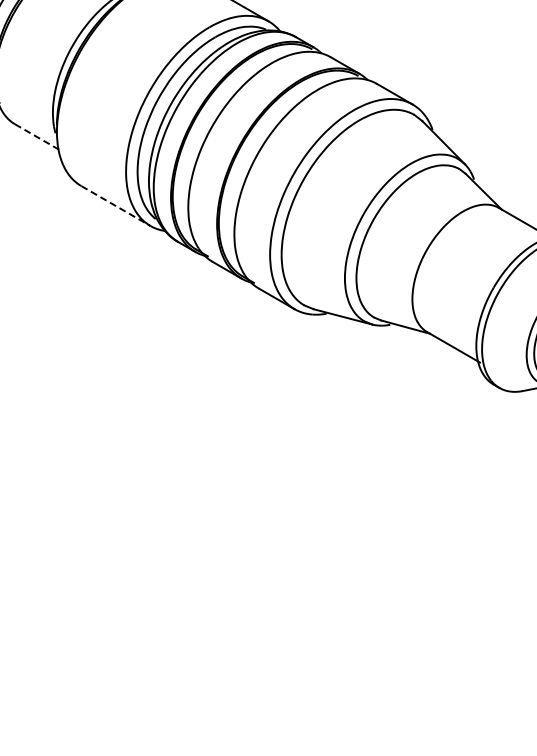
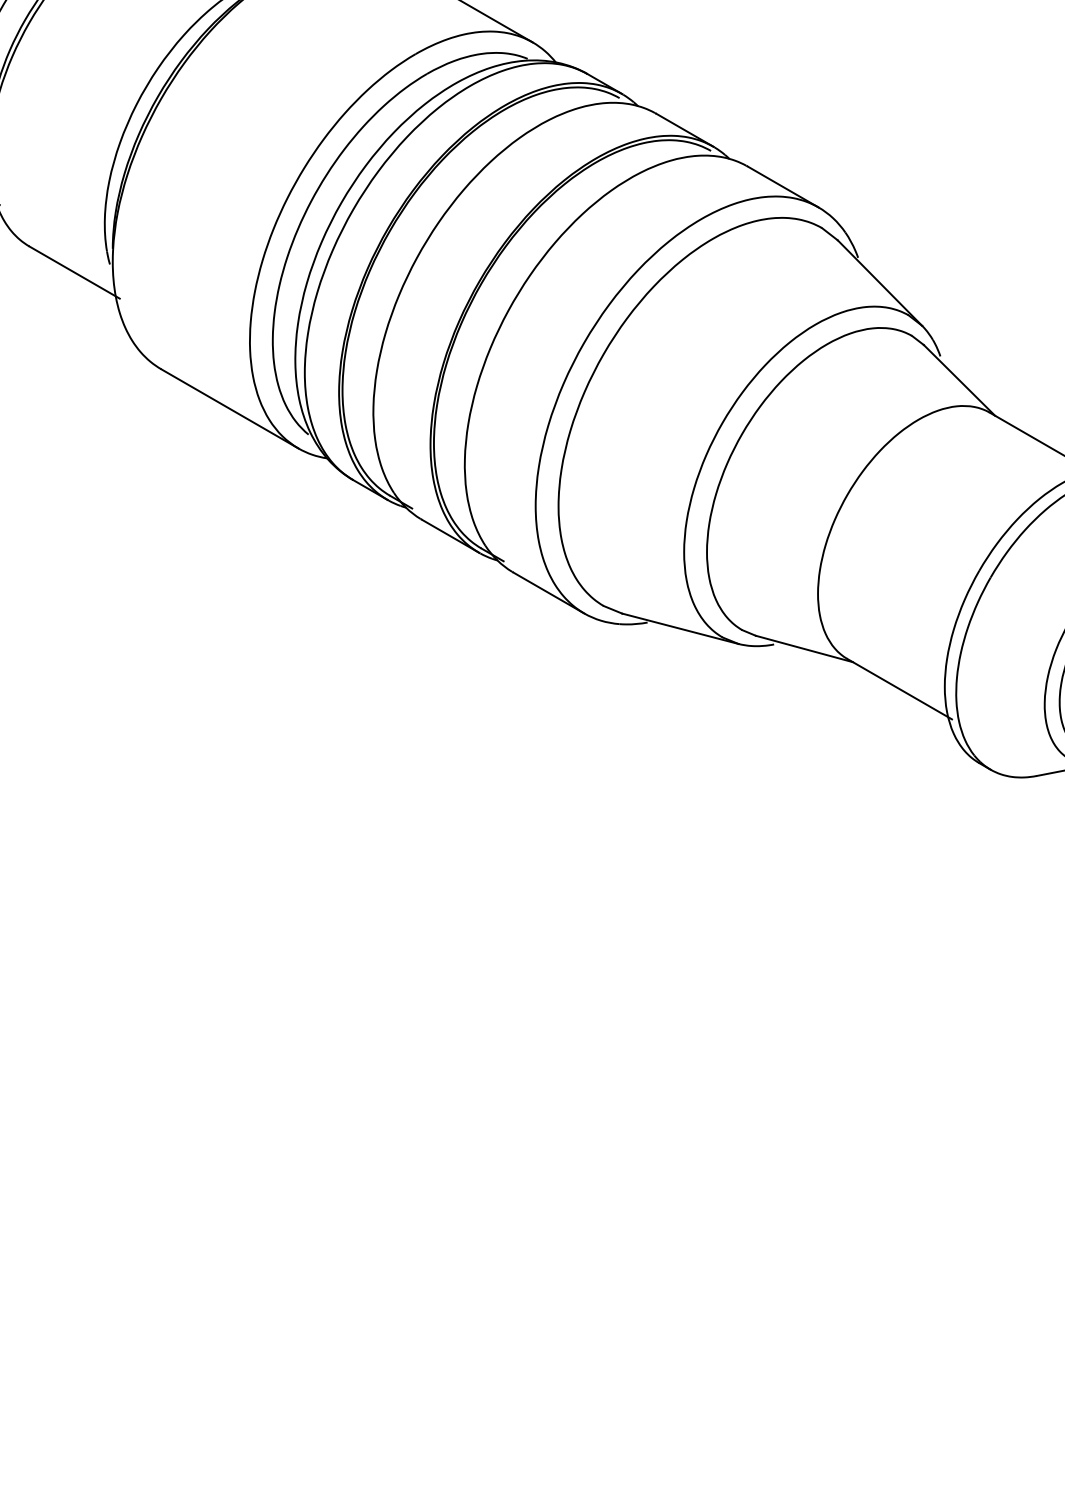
line: (38, 137) -> (76, 272), dashed -> solid
line: (115, 206) -> (228, 409), dashed -> solid

